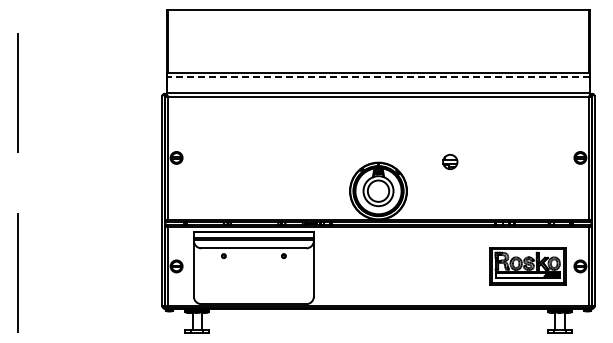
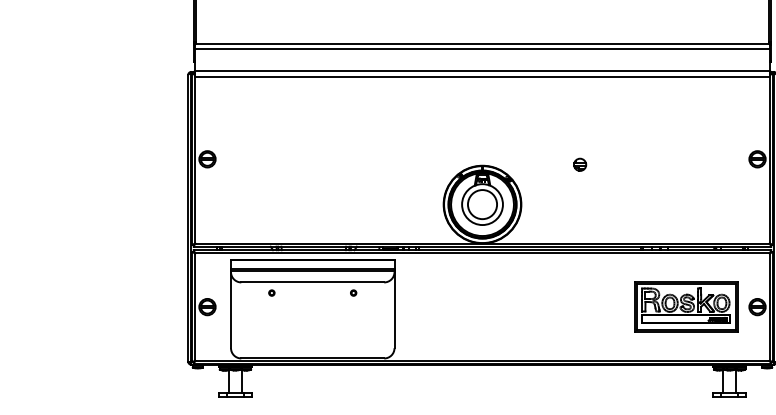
line: (378, 77) -> (482, 49), dashed -> solid
part: (449, 161) -> (579, 164), size x0.62

